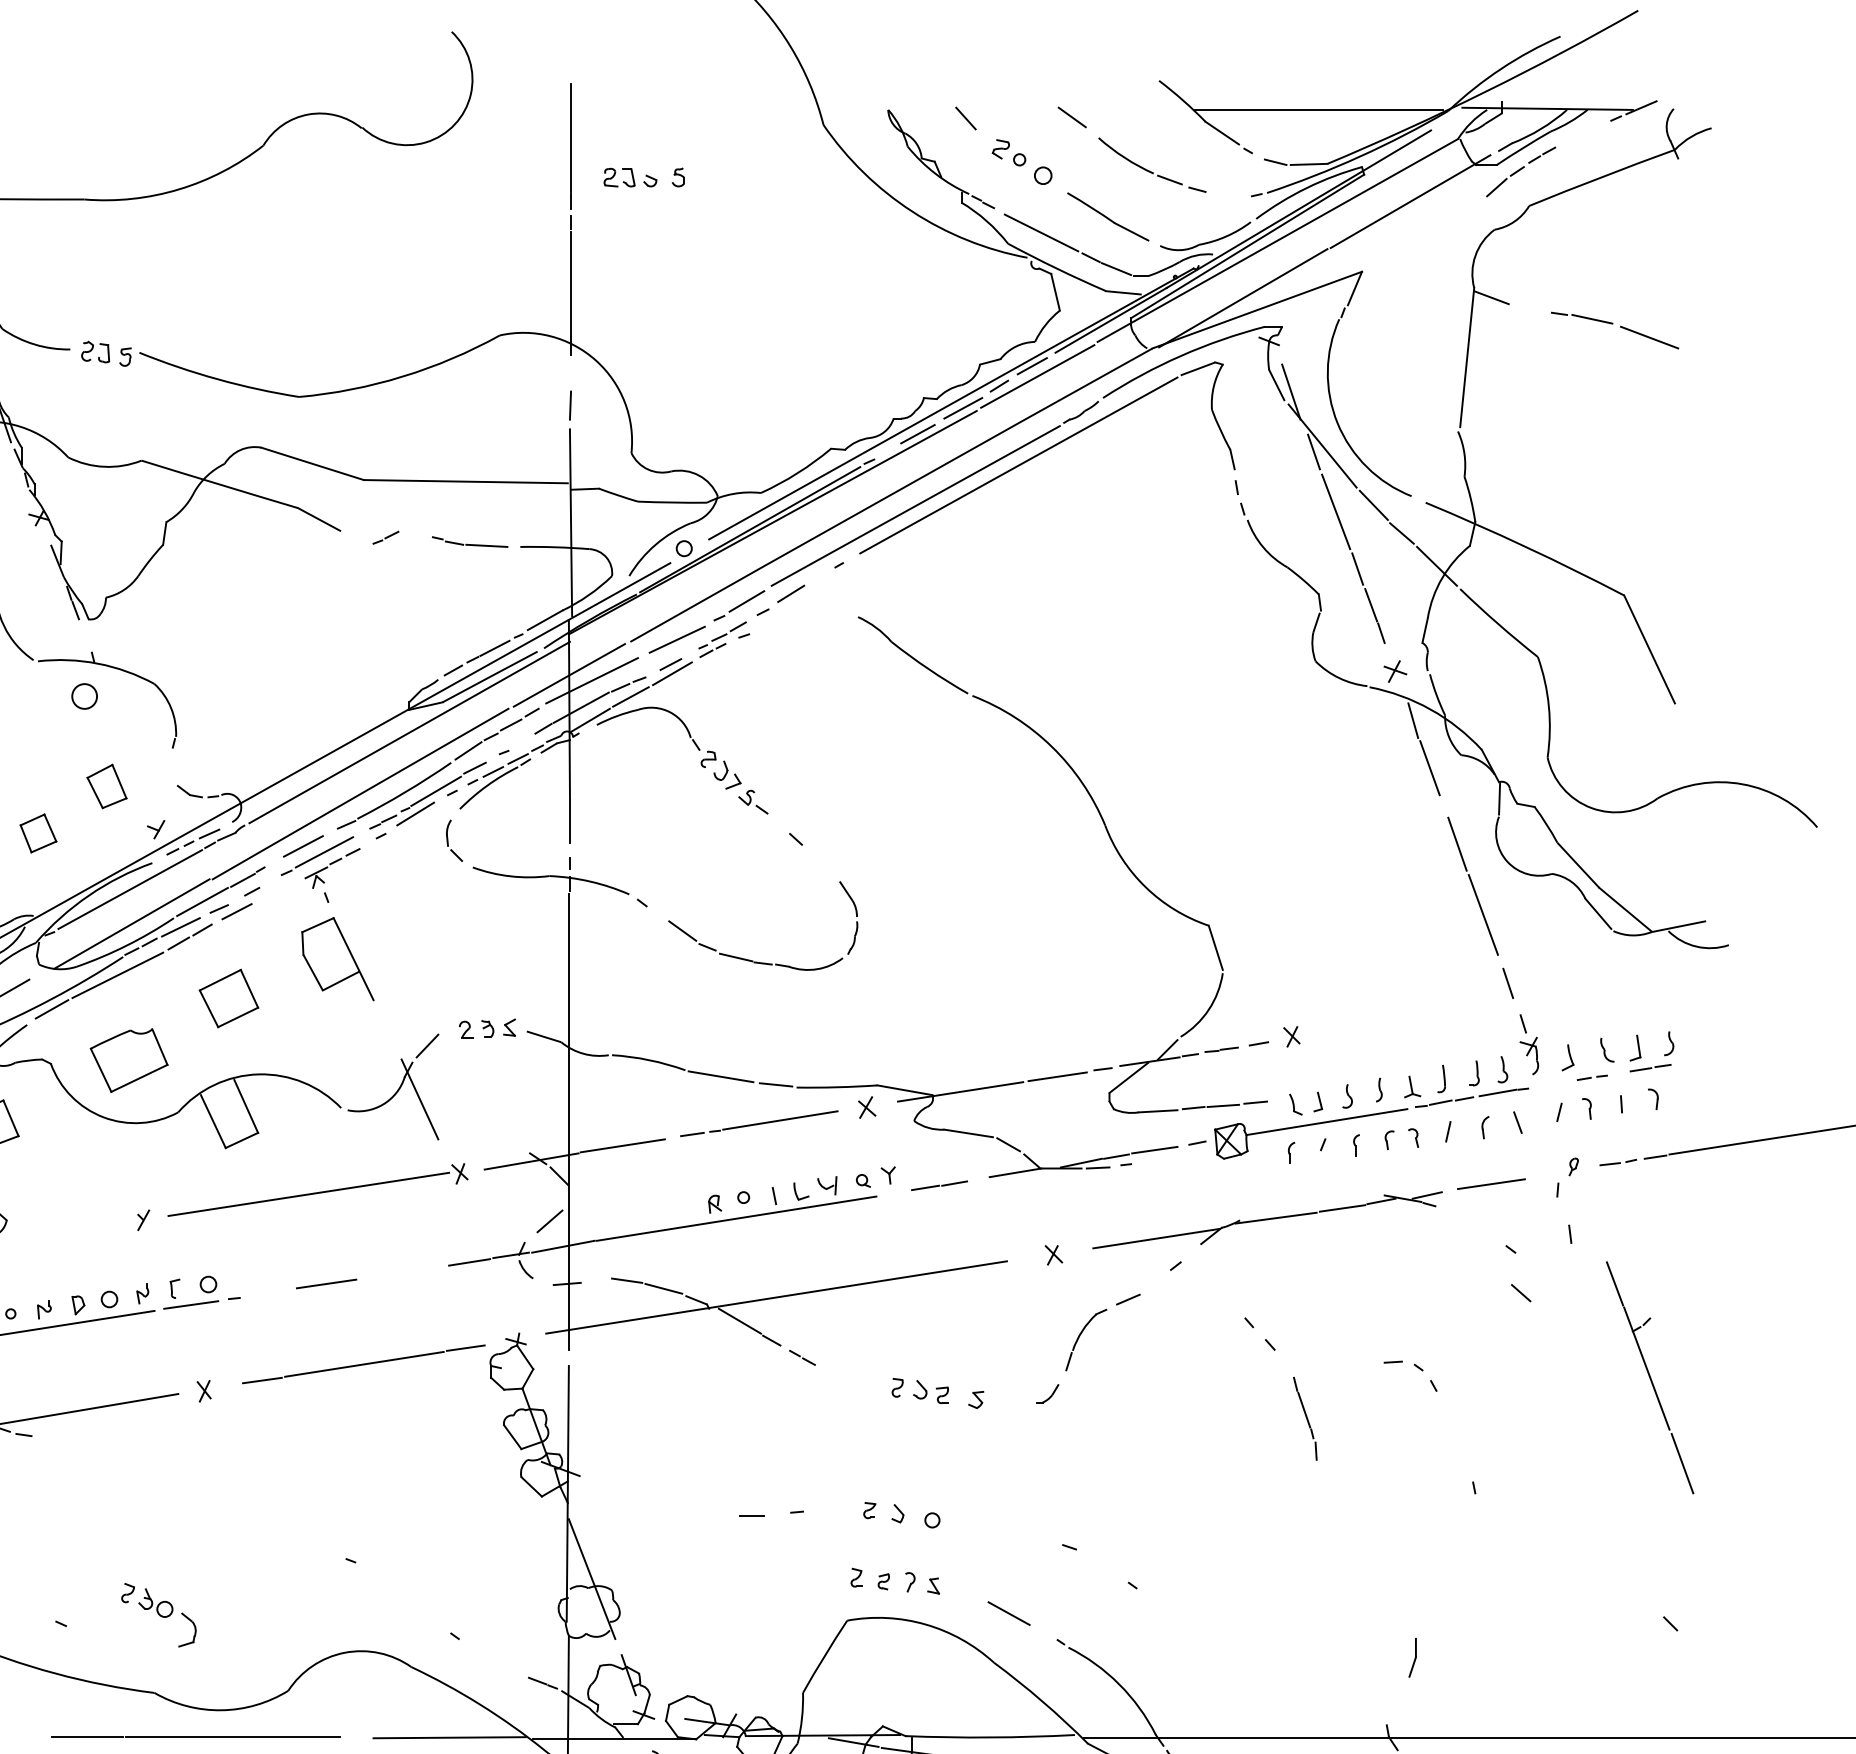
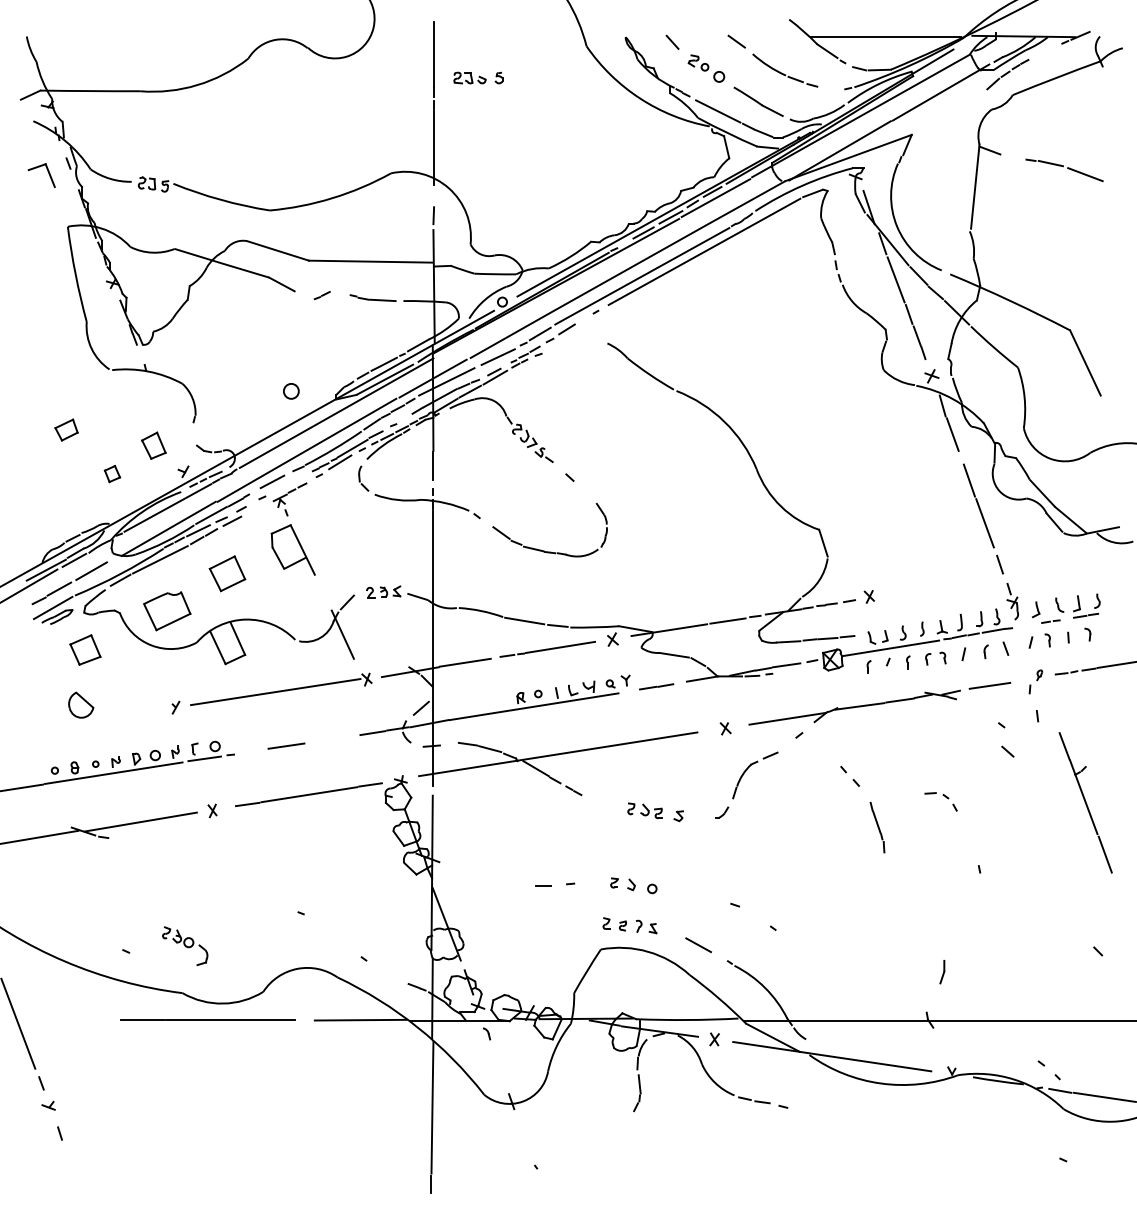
circle: (84, 696) -> (291, 391), moved
part: (38, 832) -> (112, 473), size x0.7
line: (323, 852) -> (284, 485), removed

